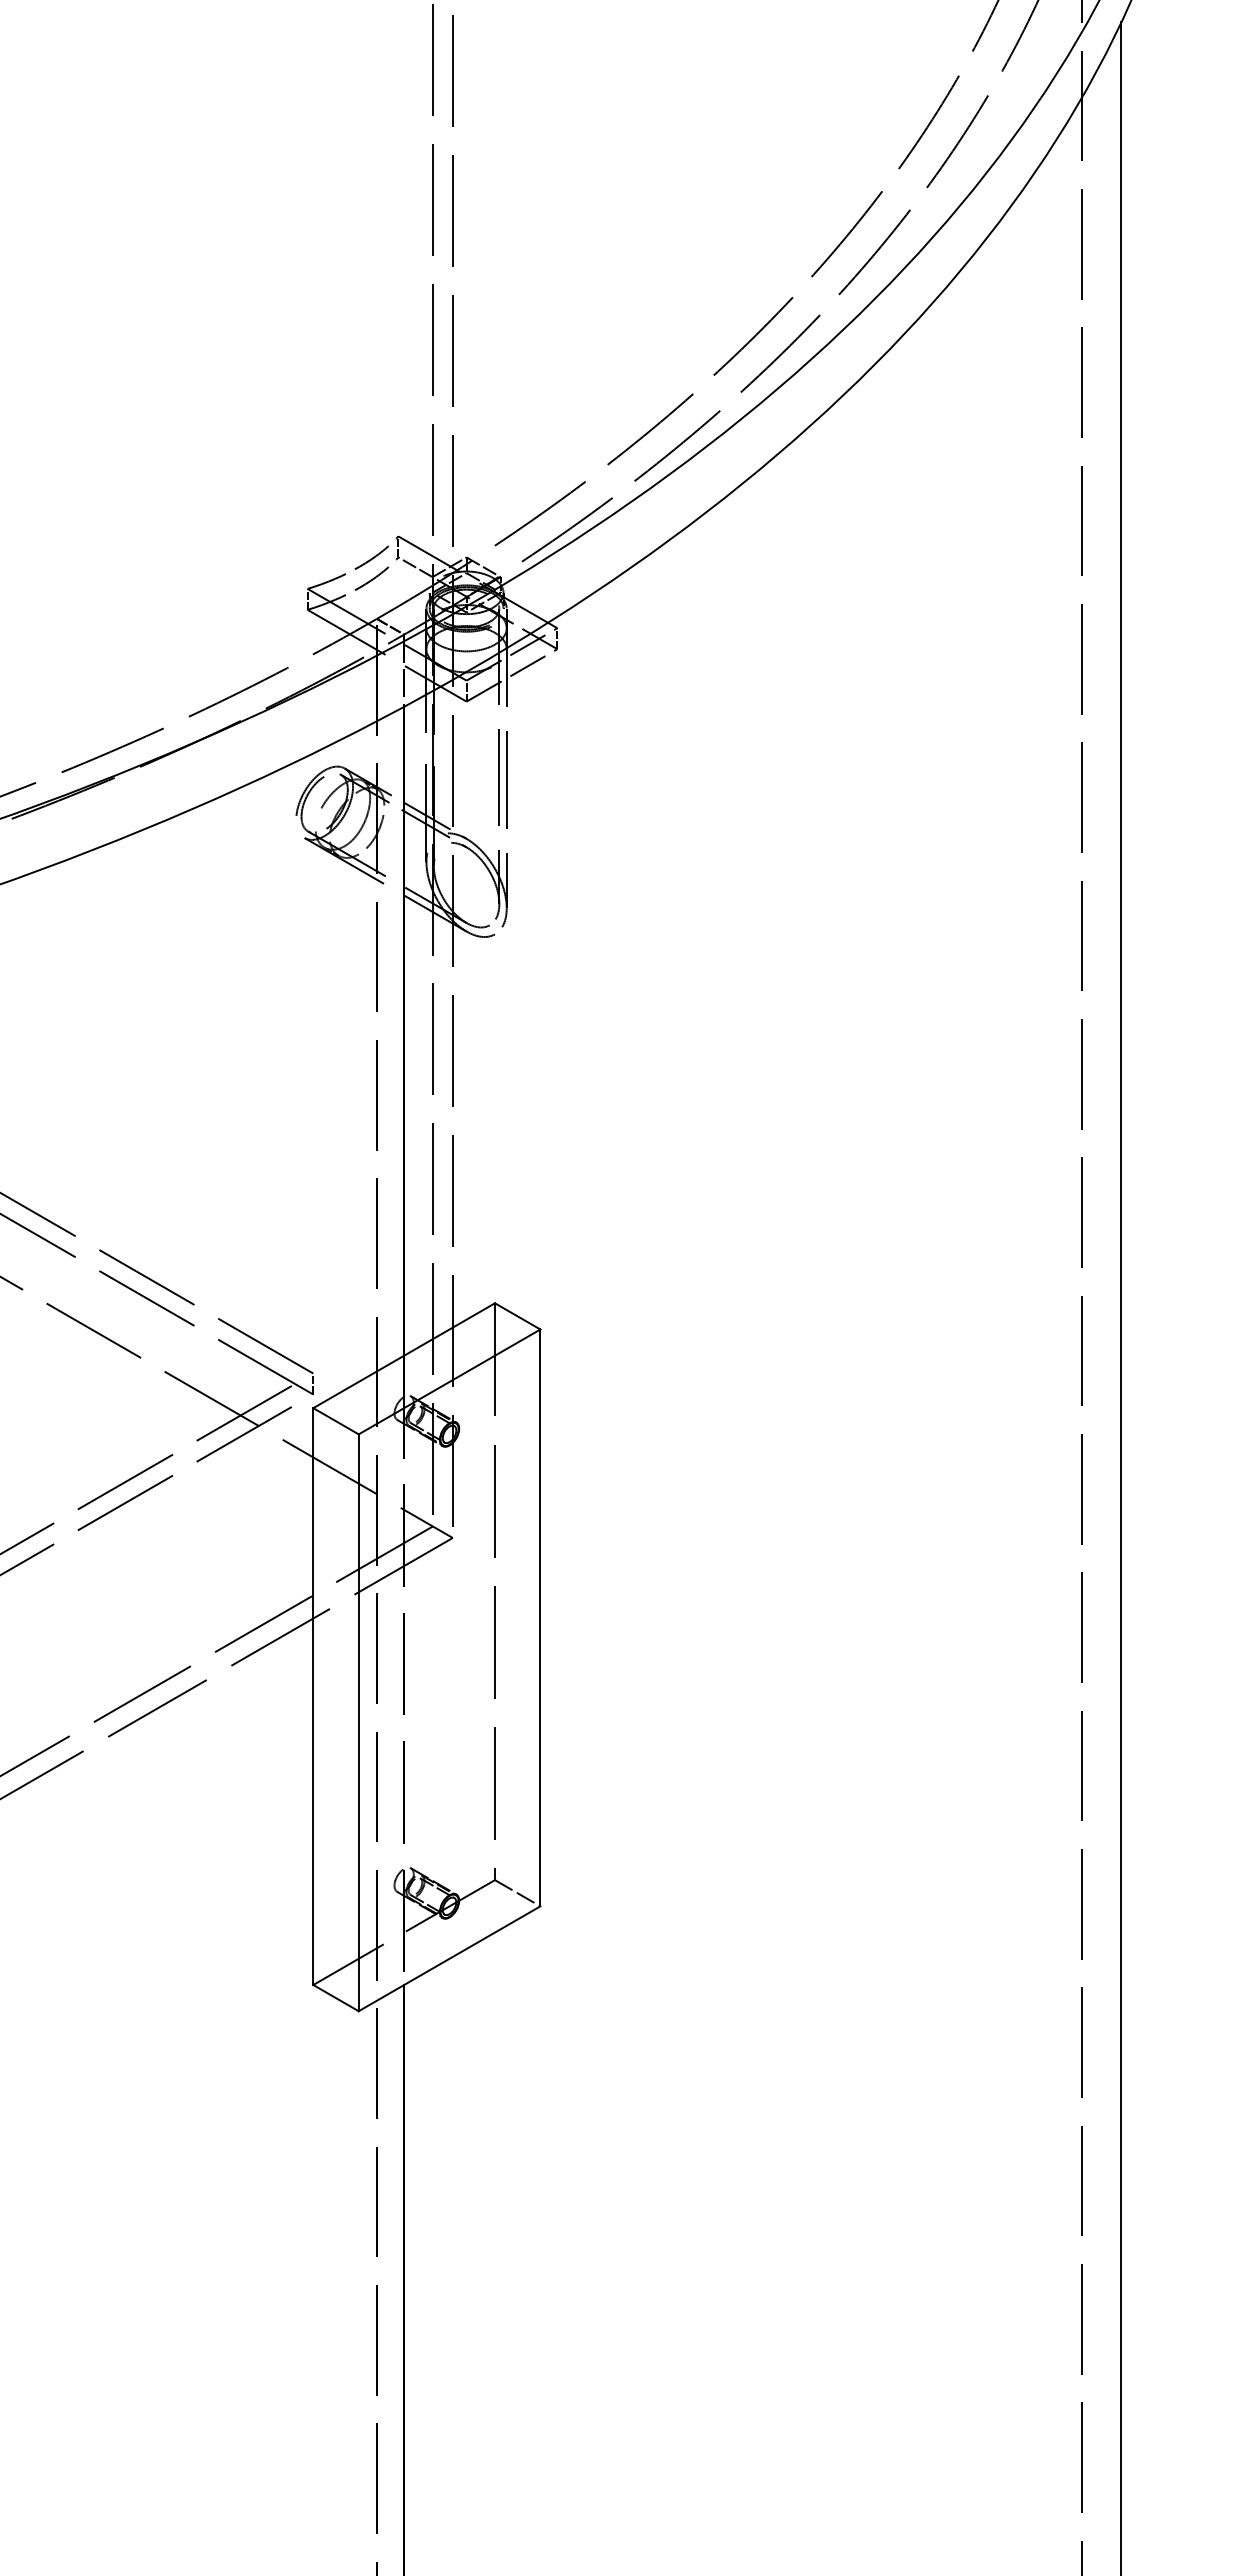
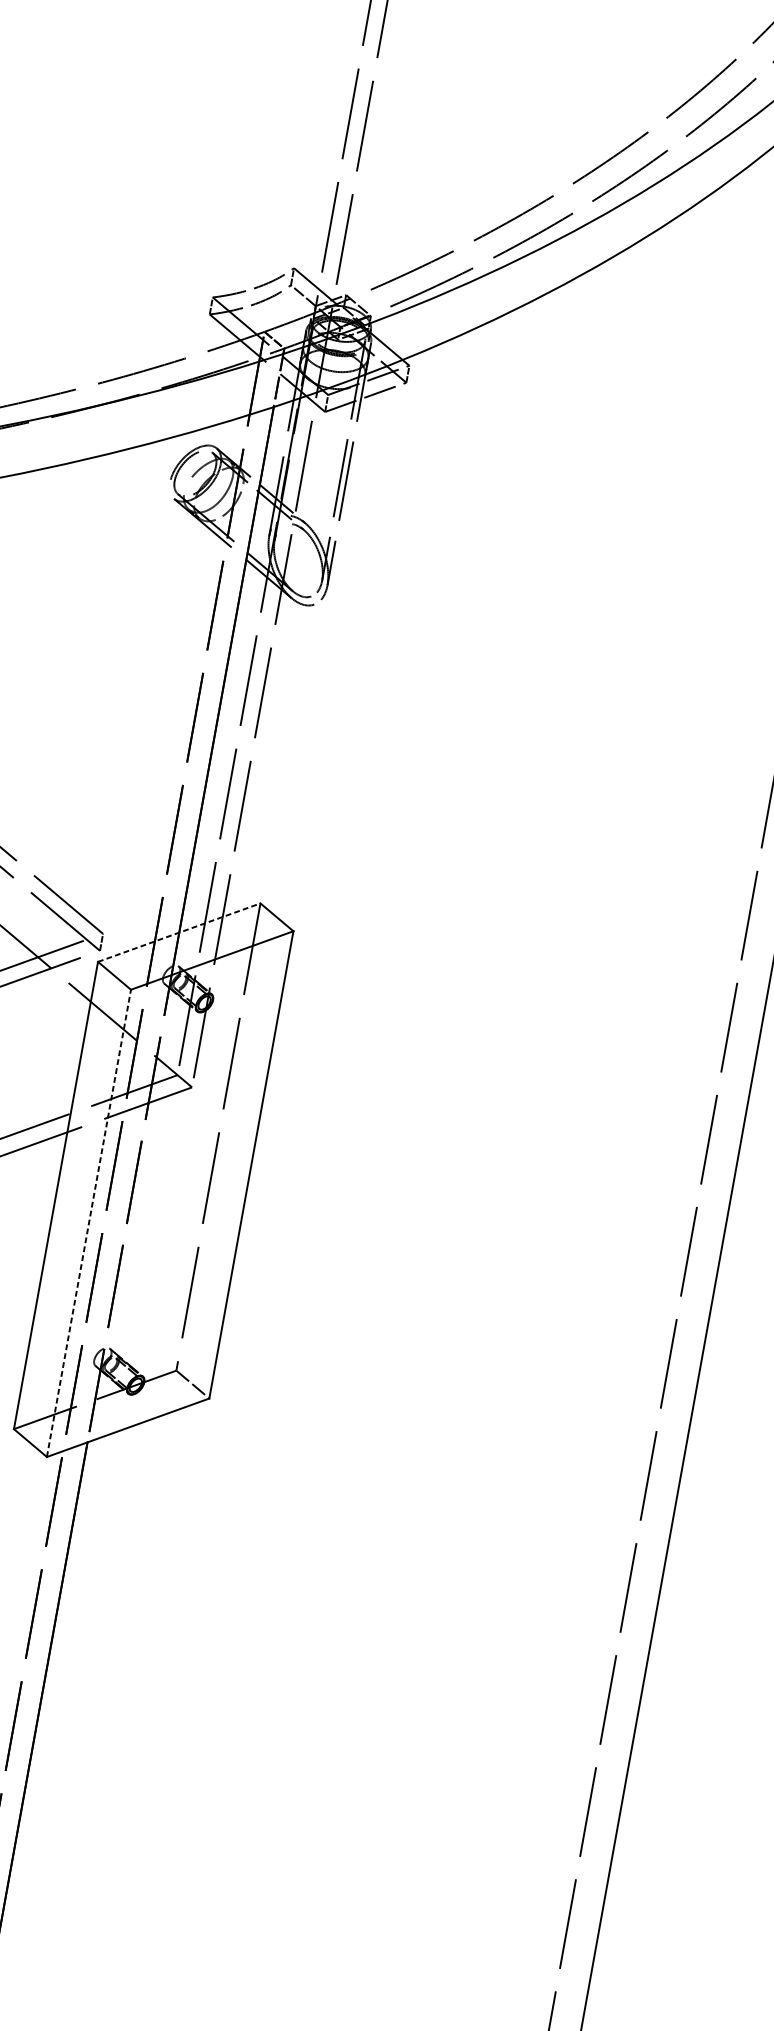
line: (404, 1355) -> (179, 932), solid -> dashed
line: (358, 1722) -> (88, 1223), solid -> dashed

